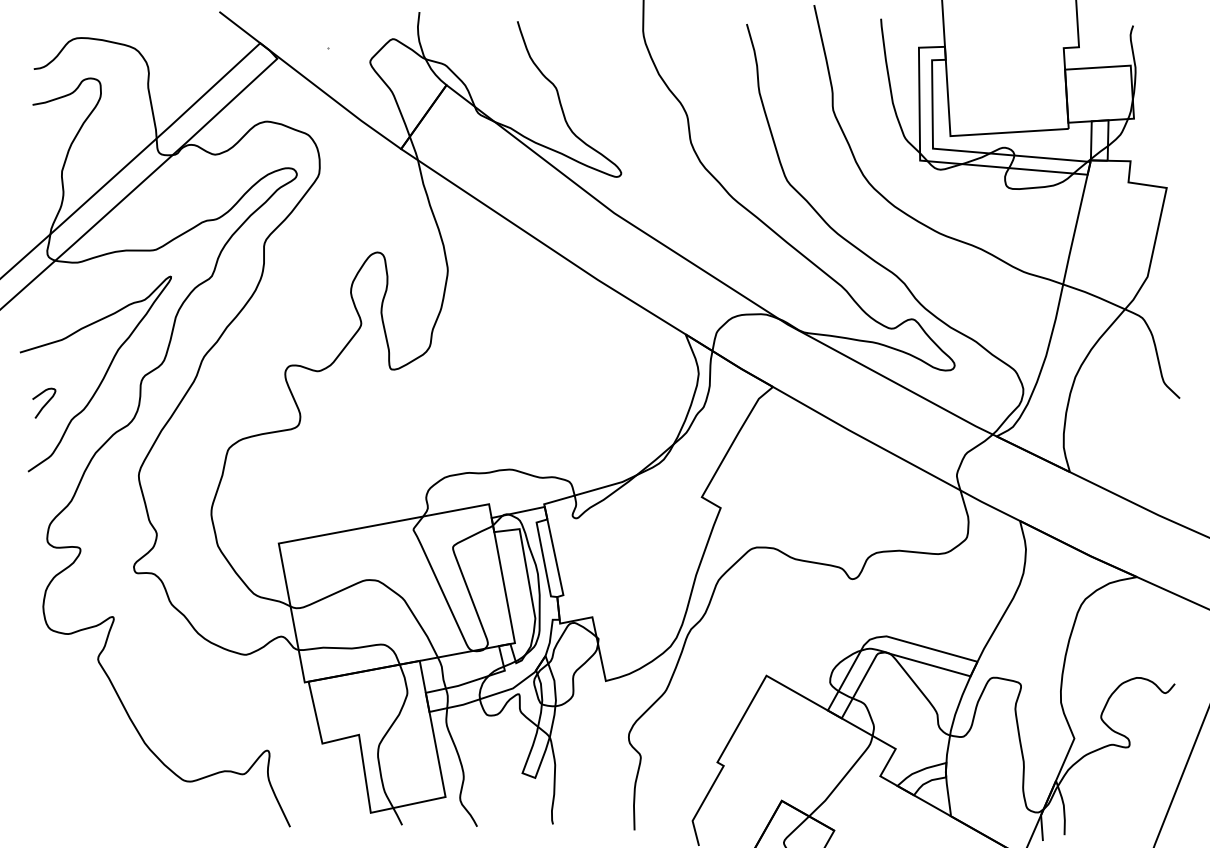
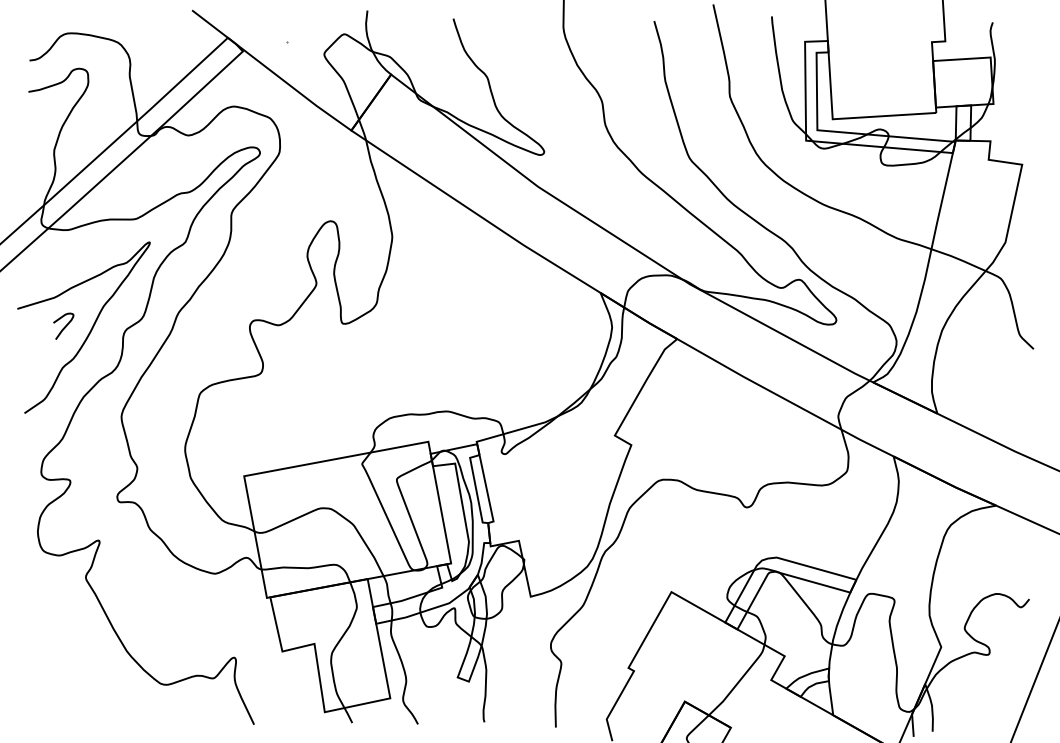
curve: (45, 403) -> (64, 326), moved

